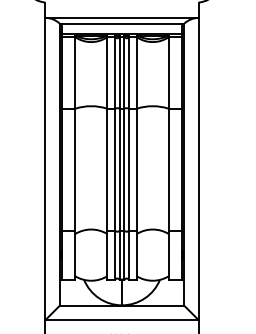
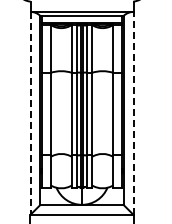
line: (198, 167) -> (133, 112), solid -> dashed
line: (45, 169) -> (30, 113), solid -> dashed

